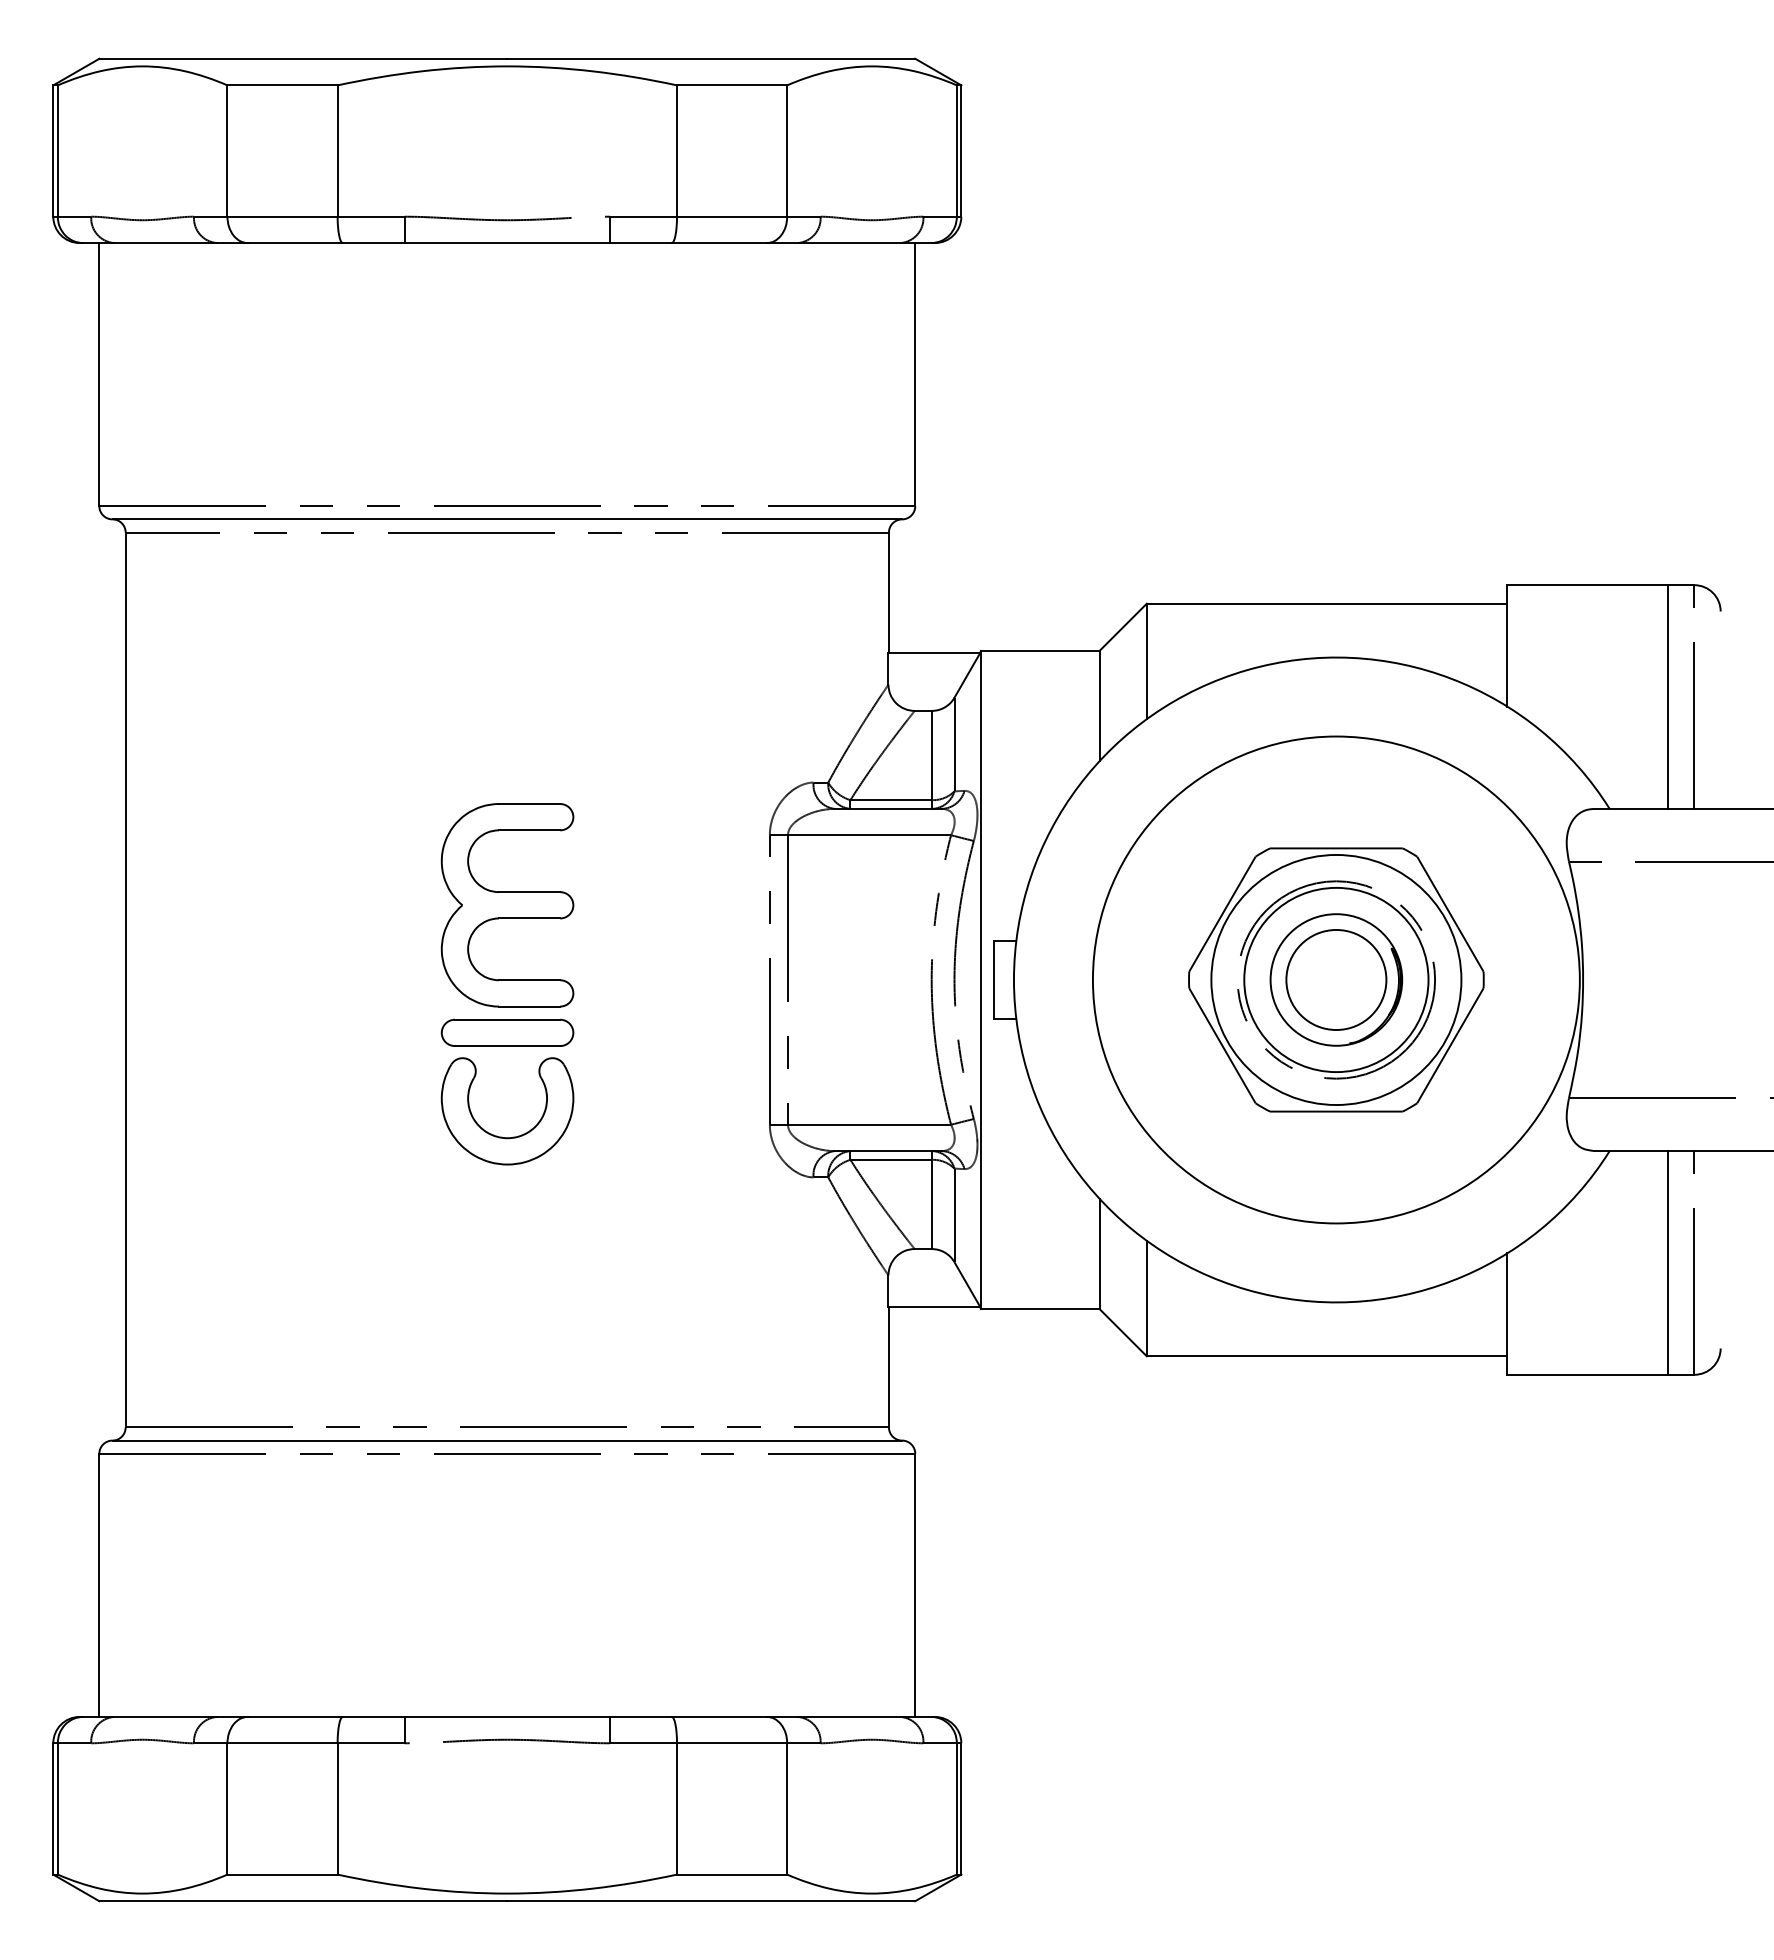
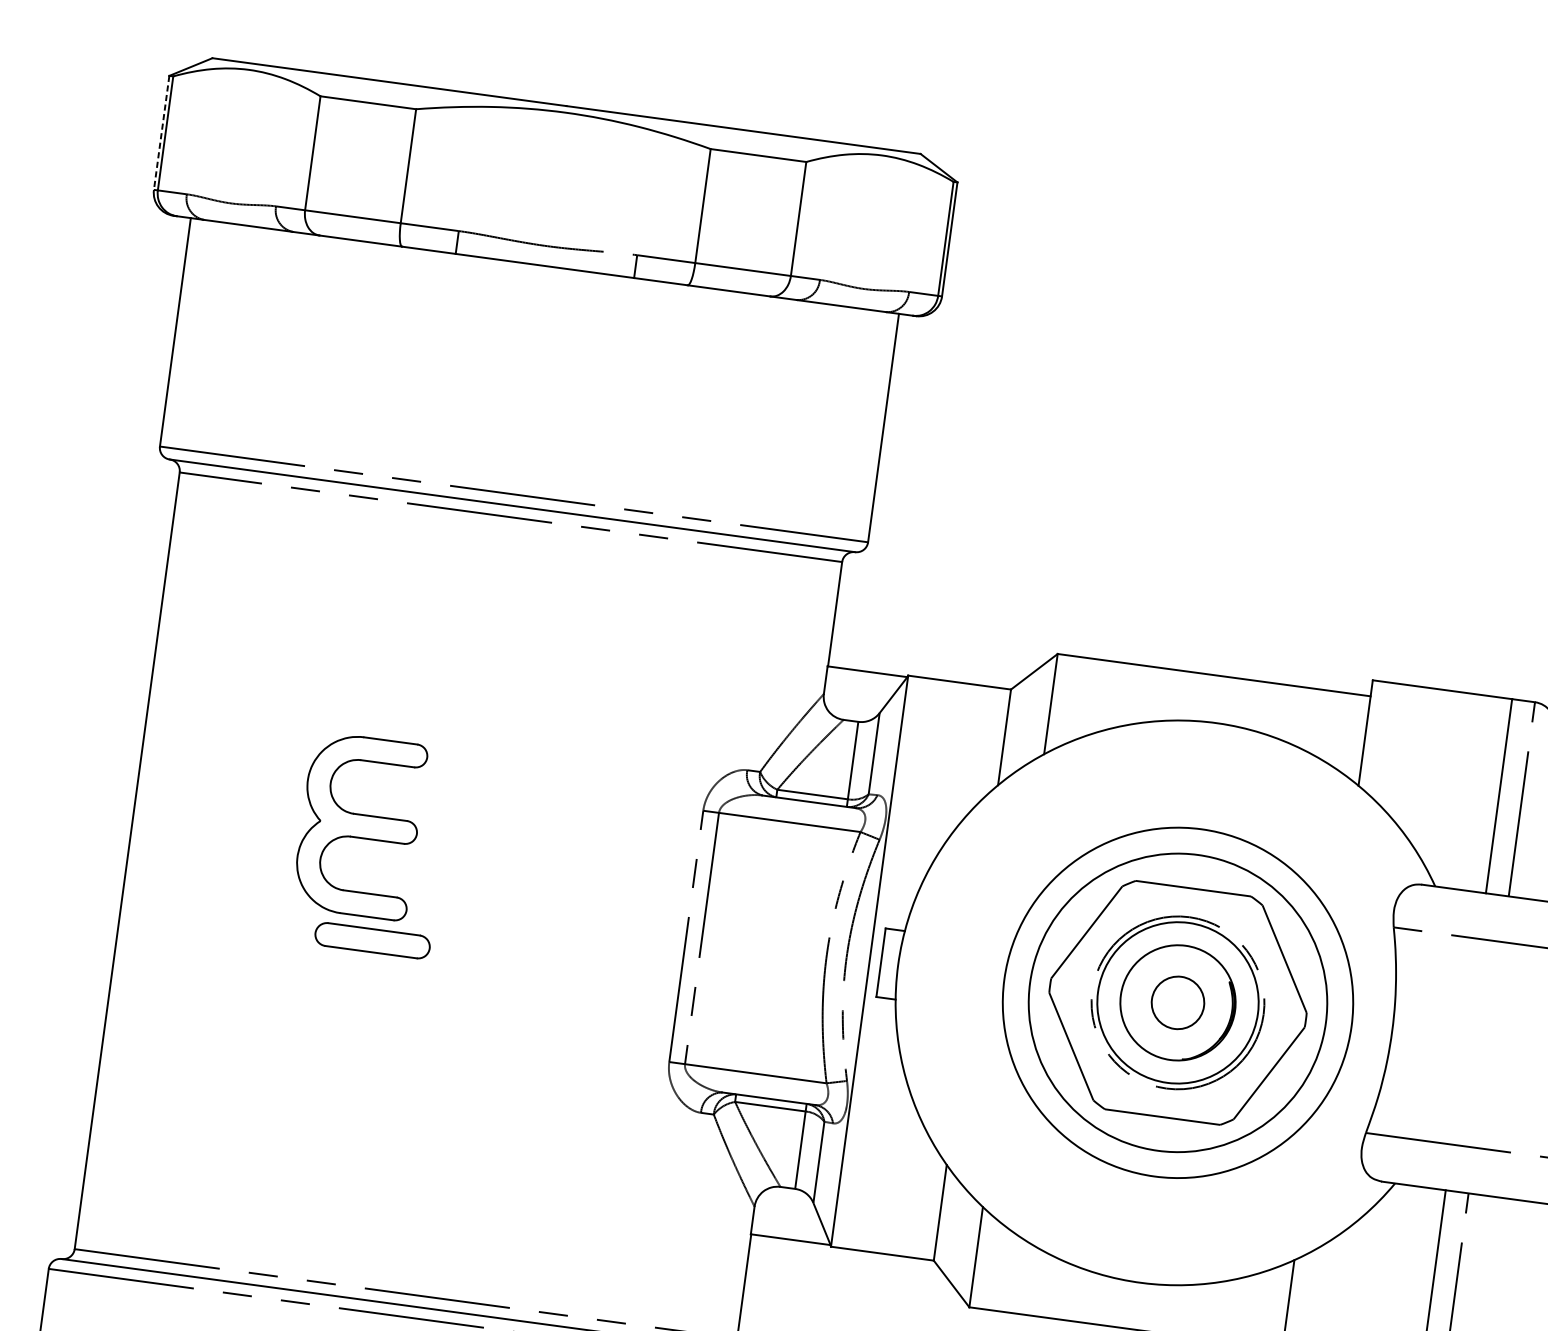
line: (53, 151) -> (161, 133), solid -> dashed
part: (507, 905) -> (359, 826), moved
circle: (1335, 979) -> (1177, 1002), size x0.7
circle: (1336, 979) -> (1178, 1002), size x0.6
circle: (1336, 979) -> (1178, 1002), size x1.6
part: (507, 1032) -> (372, 940), moved
part: (502, 1136) -> (435, 1040), removed

